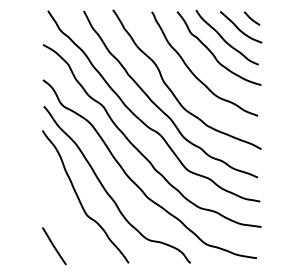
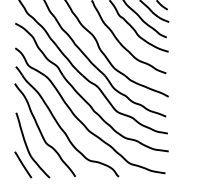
curve: (61, 222) -> (28, 148), added

